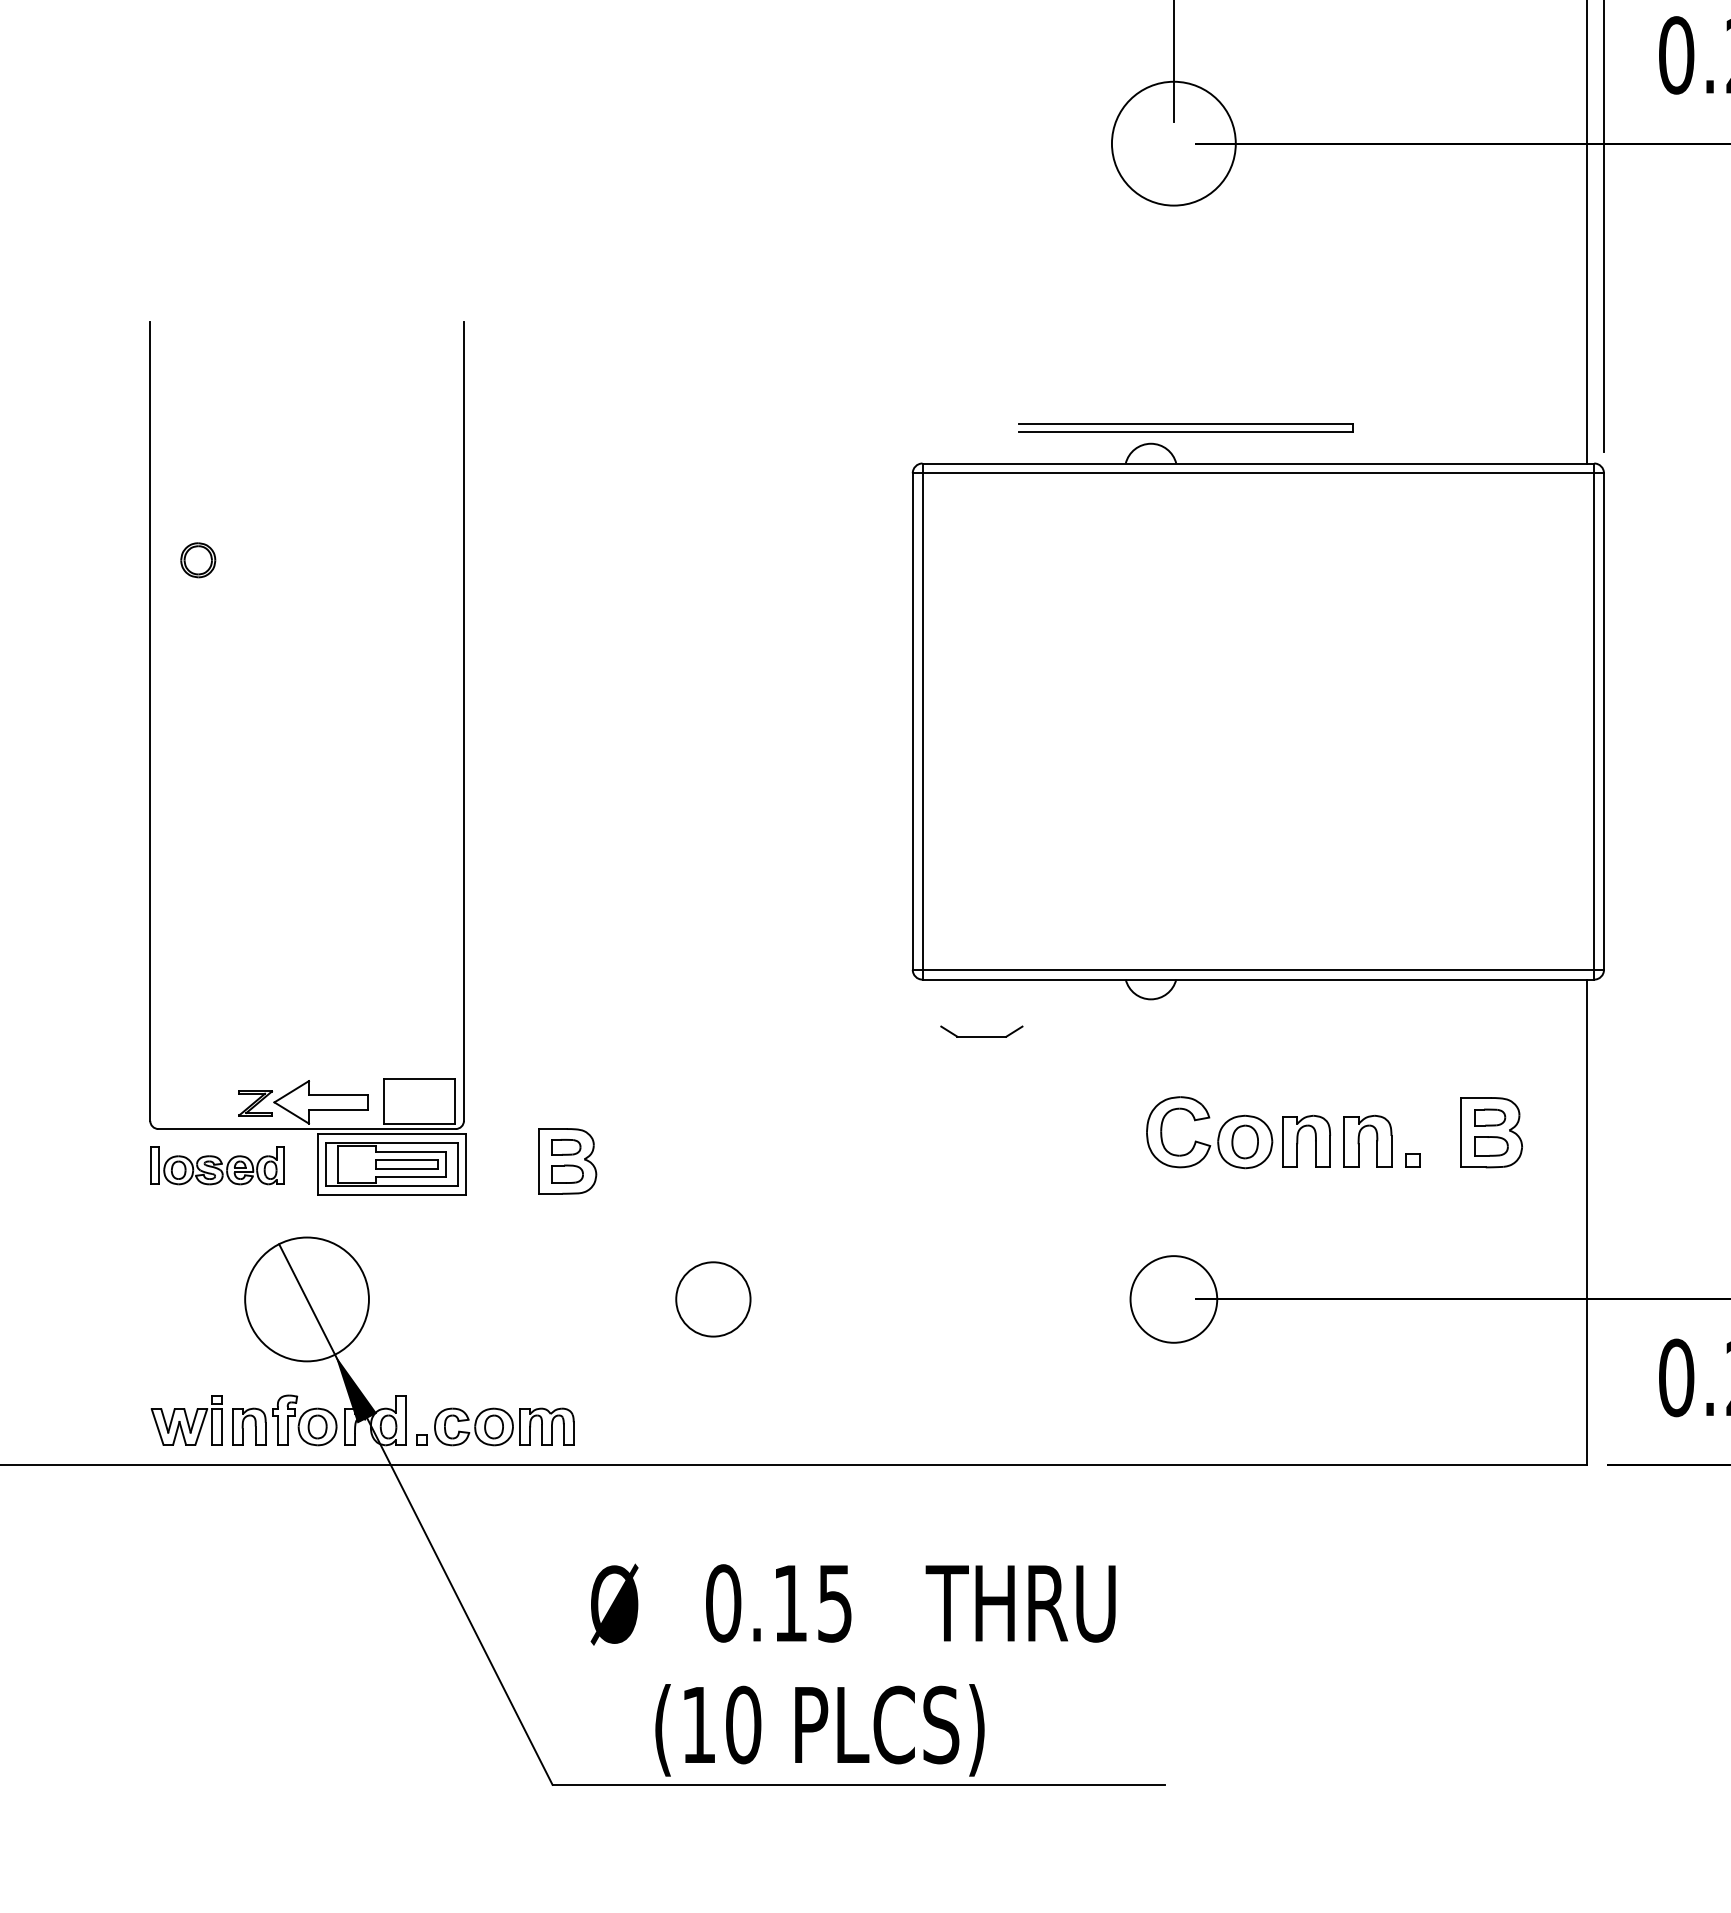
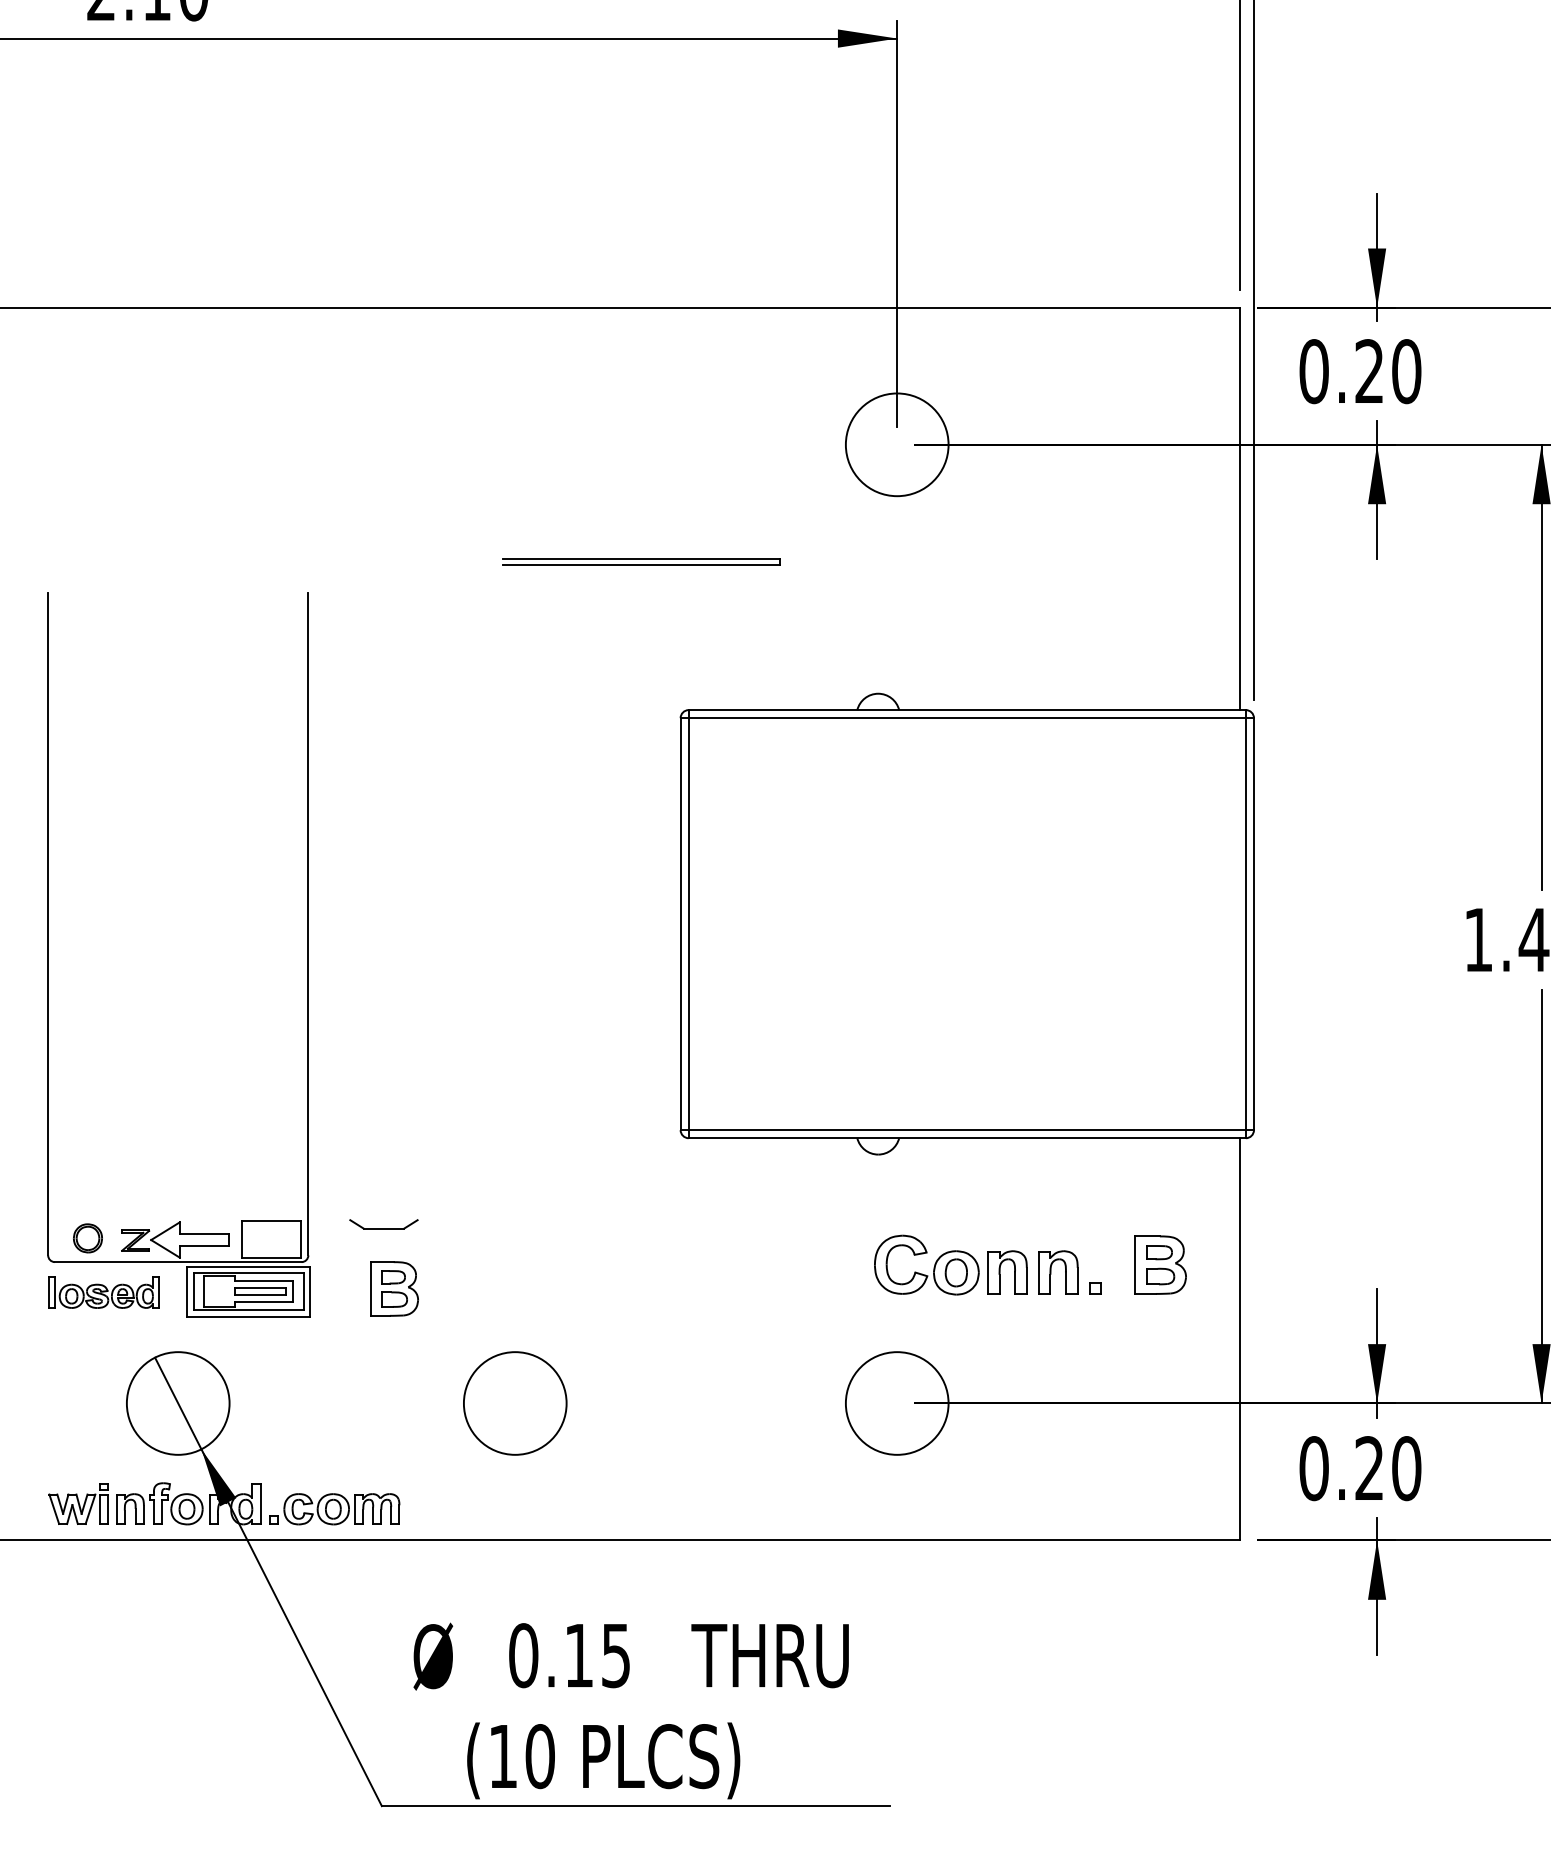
part: (1186, 427) -> (641, 561), moved
part: (197, 560) -> (87, 1238), moved
part: (981, 1031) -> (383, 1224), moved
circle: (712, 1299) -> (514, 1403), size x1.67
circle: (1173, 1299) -> (896, 1403), size x1.43

